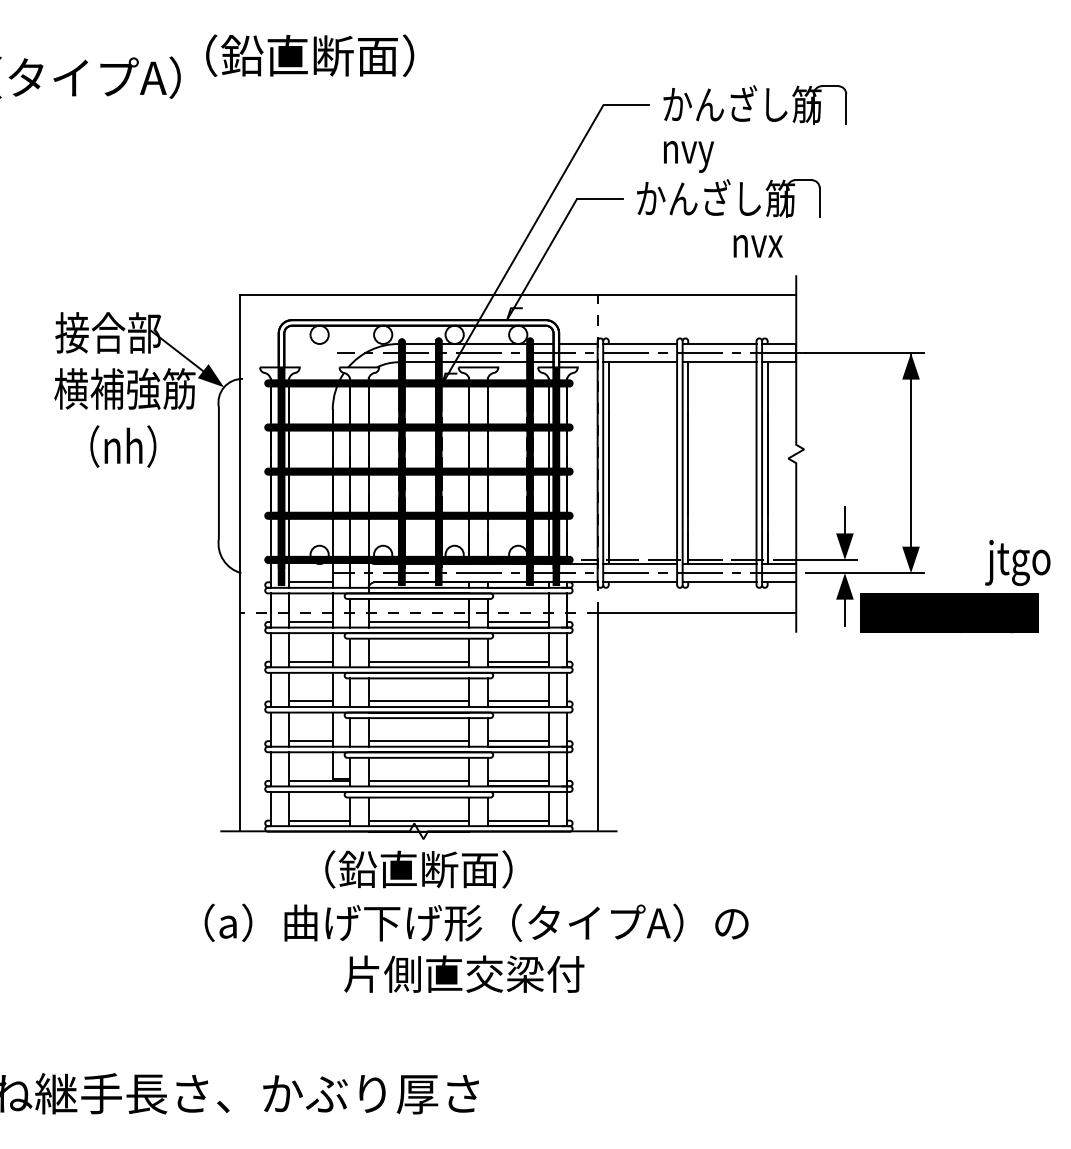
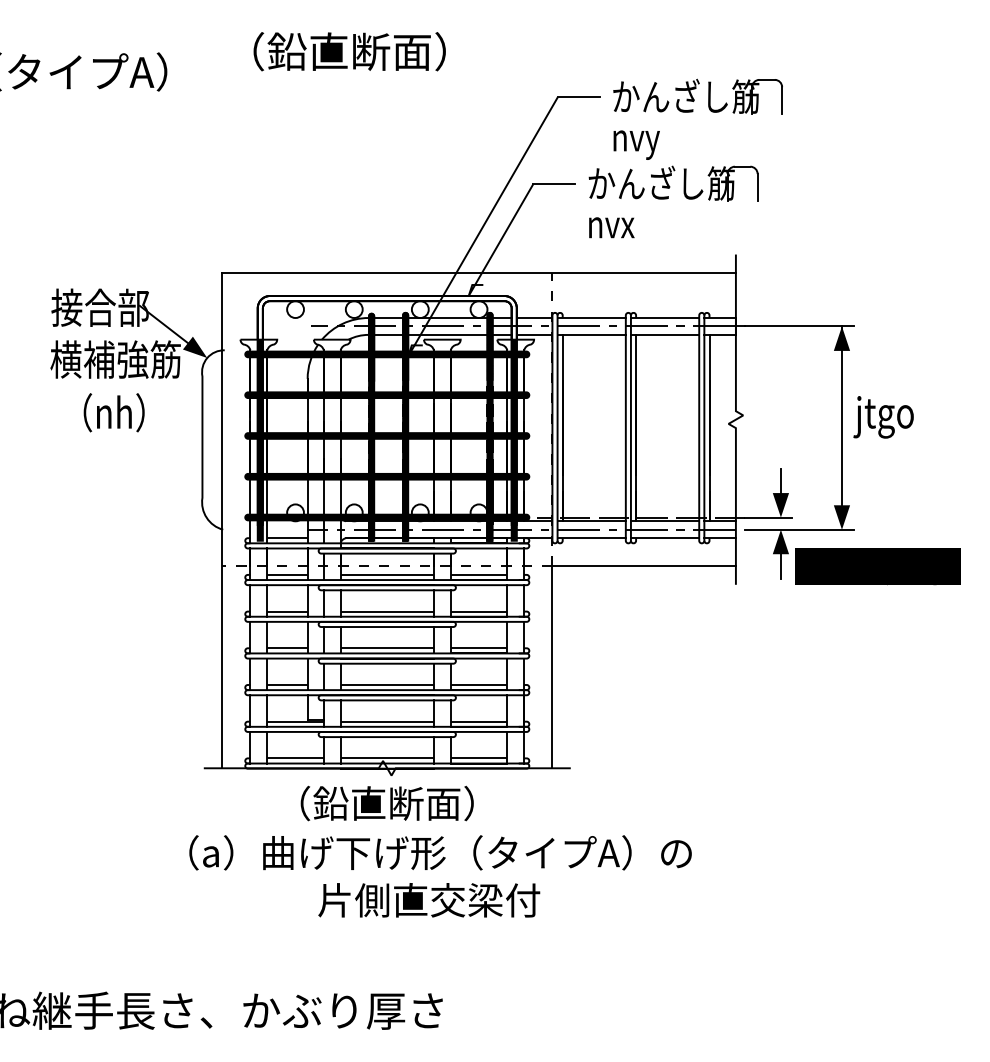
text: (309, 55) -> (349, 51), moved
text: (757, 246) -> (611, 227), moved
text: (1017, 563) -> (883, 417), moved

